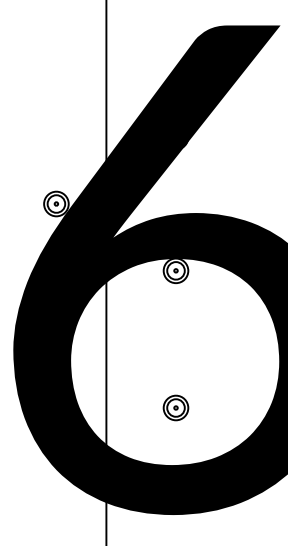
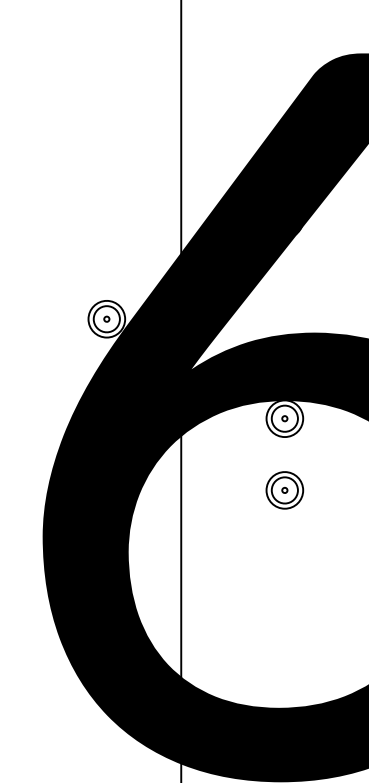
part: (175, 407) -> (284, 489), moved

